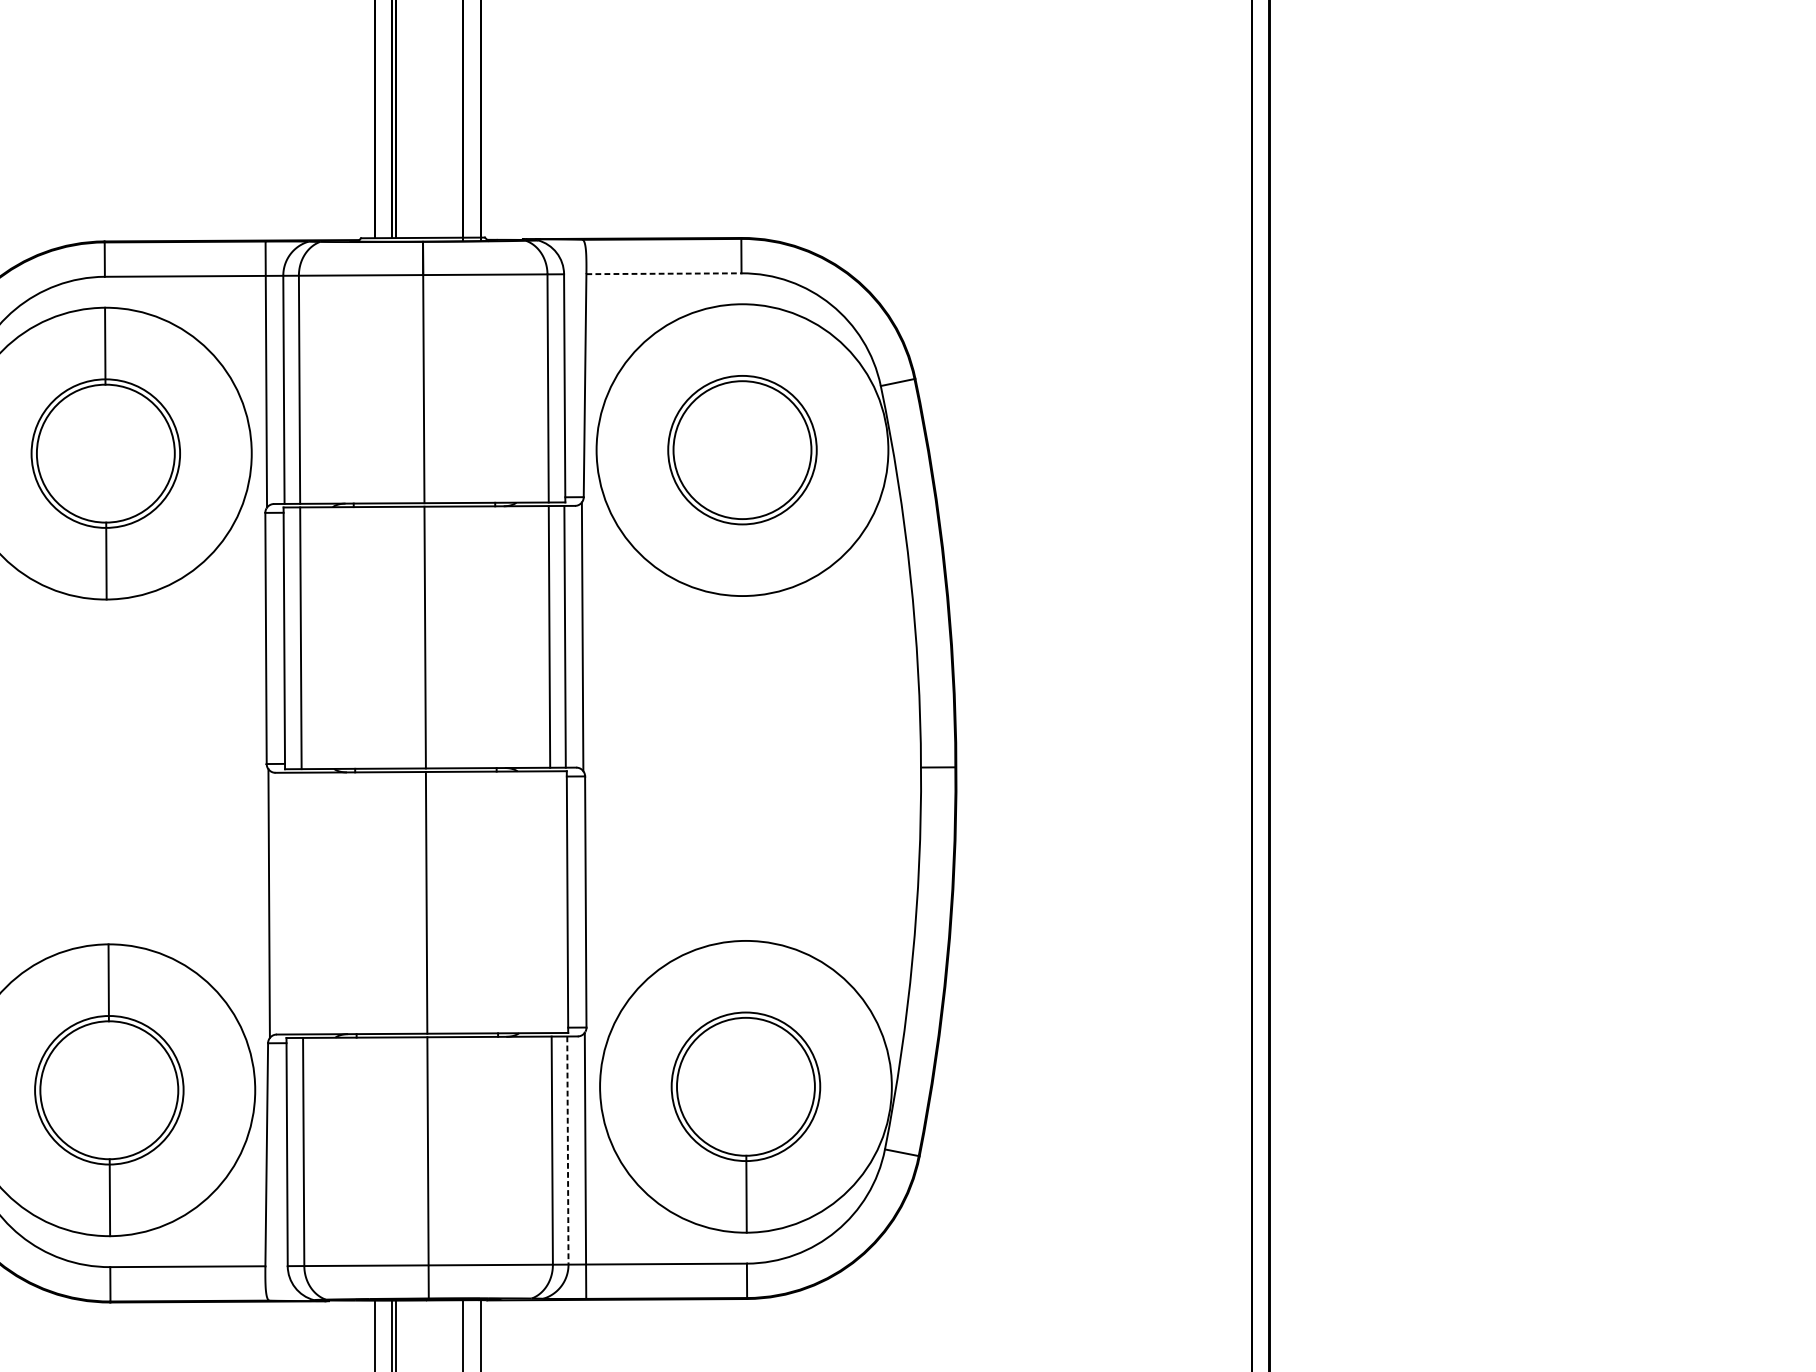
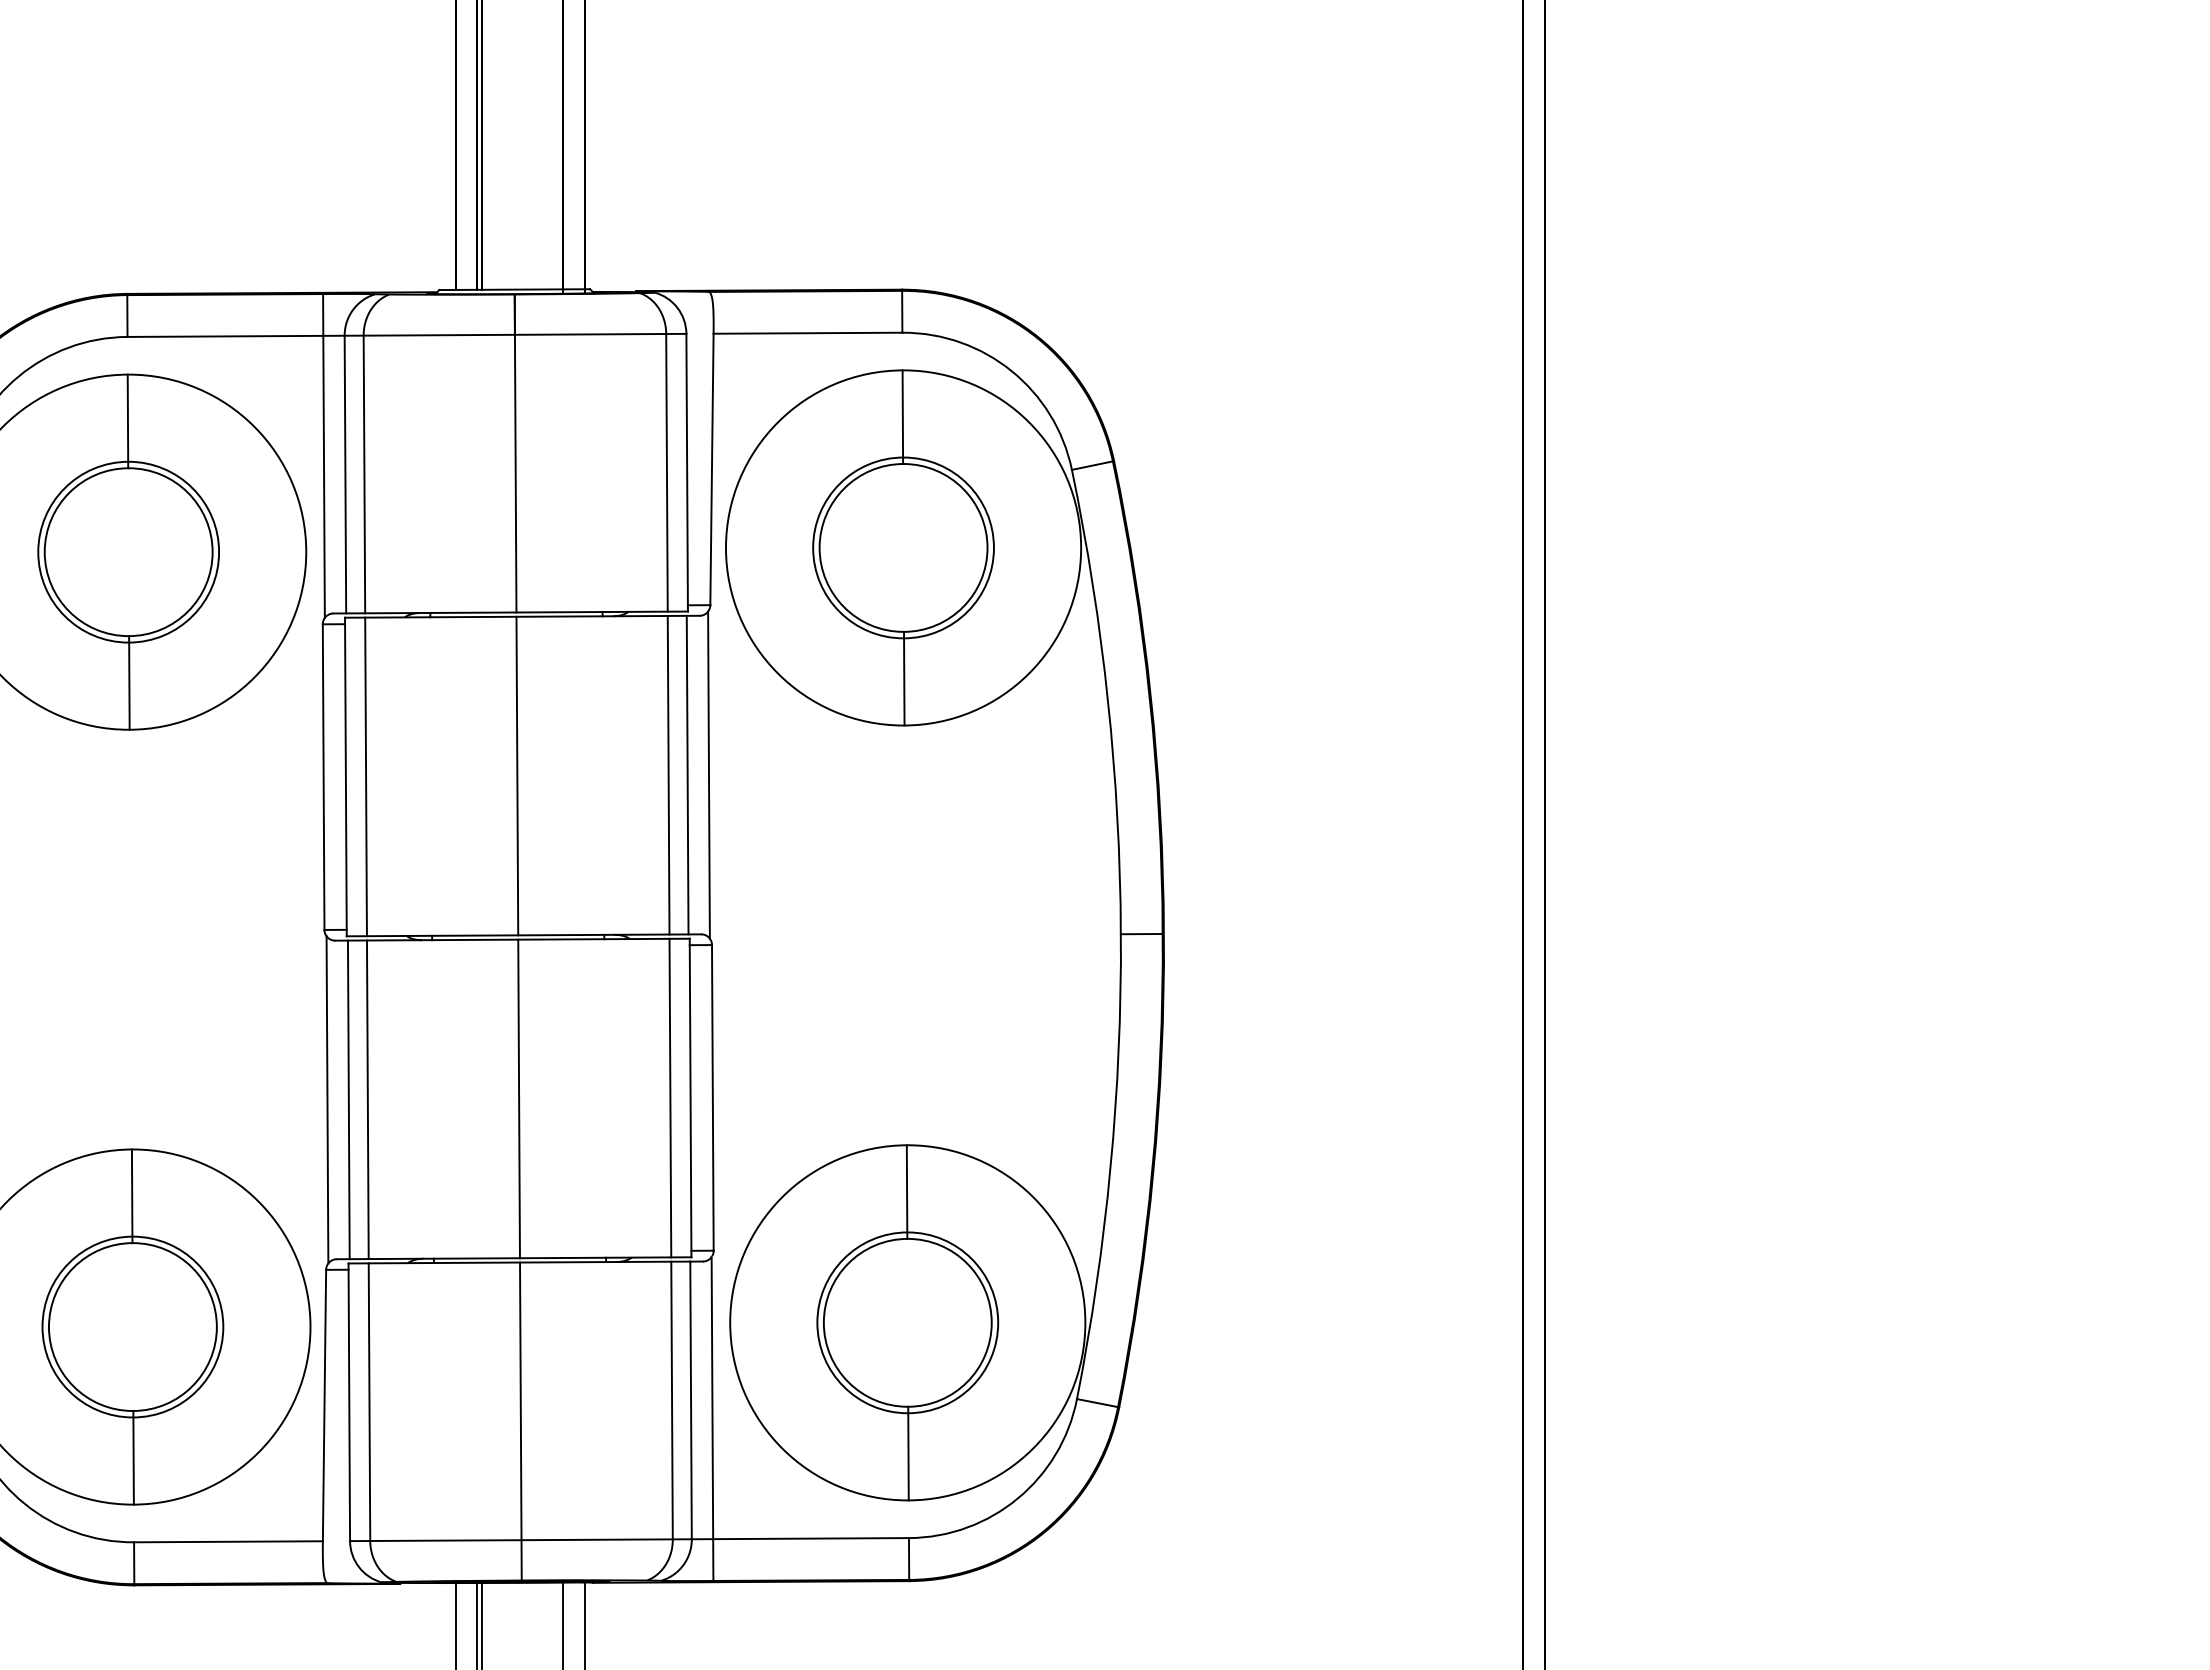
line: (664, 273) -> (808, 333), dashed -> solid
line: (741, 342) -> (902, 417), added
line: (743, 557) -> (904, 678), added
line: (551, 901) -> (670, 1097), added
line: (286, 903) -> (348, 1099), added
line: (302, 903) -> (367, 1099), added
line: (744, 978) -> (906, 1191), added
line: (568, 1150) -> (691, 1400), dashed -> solid

